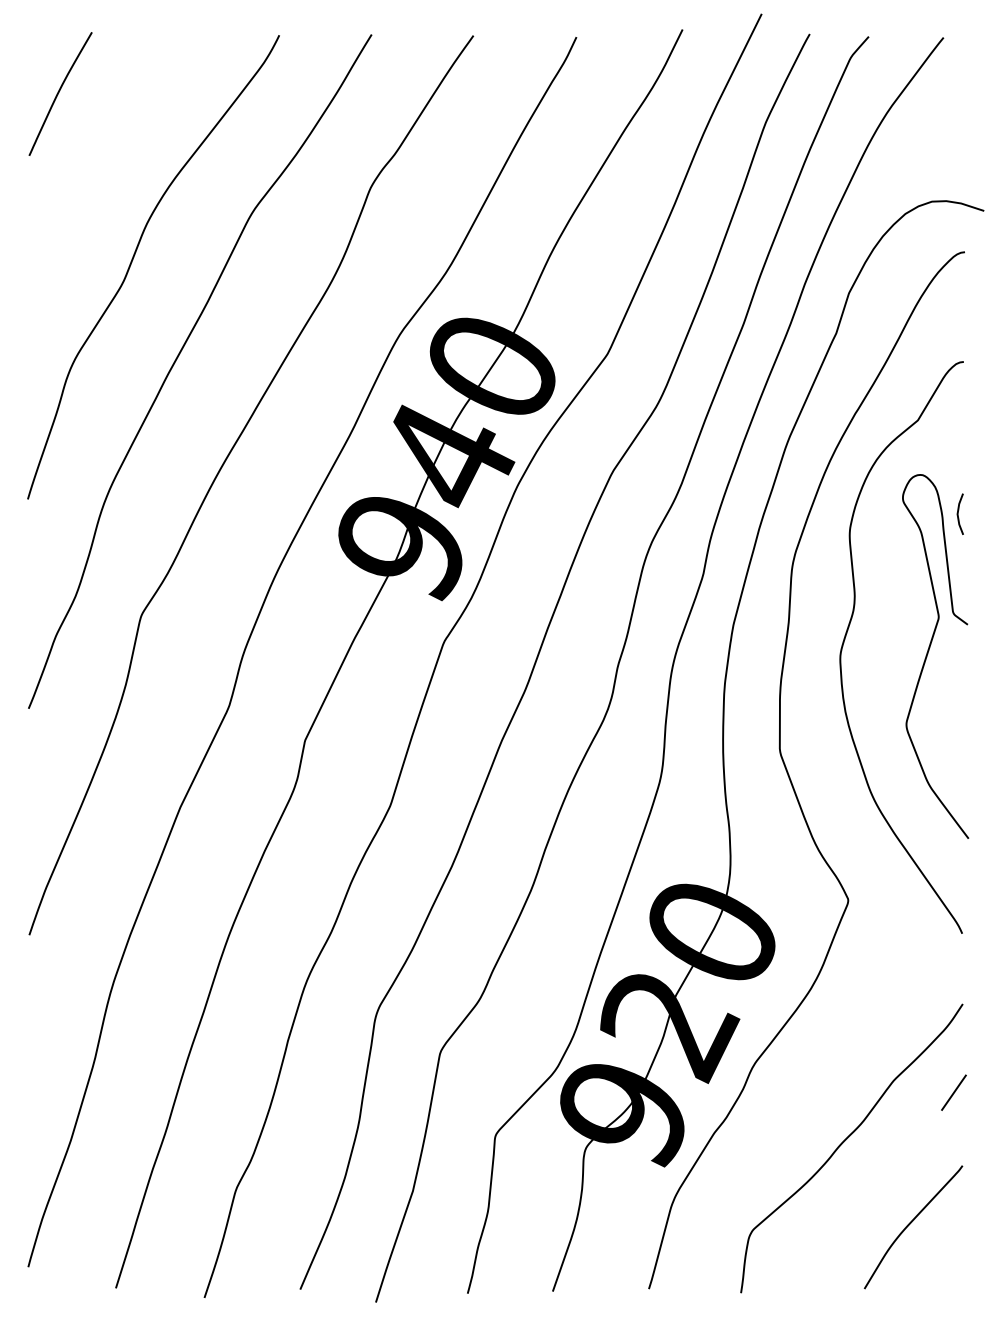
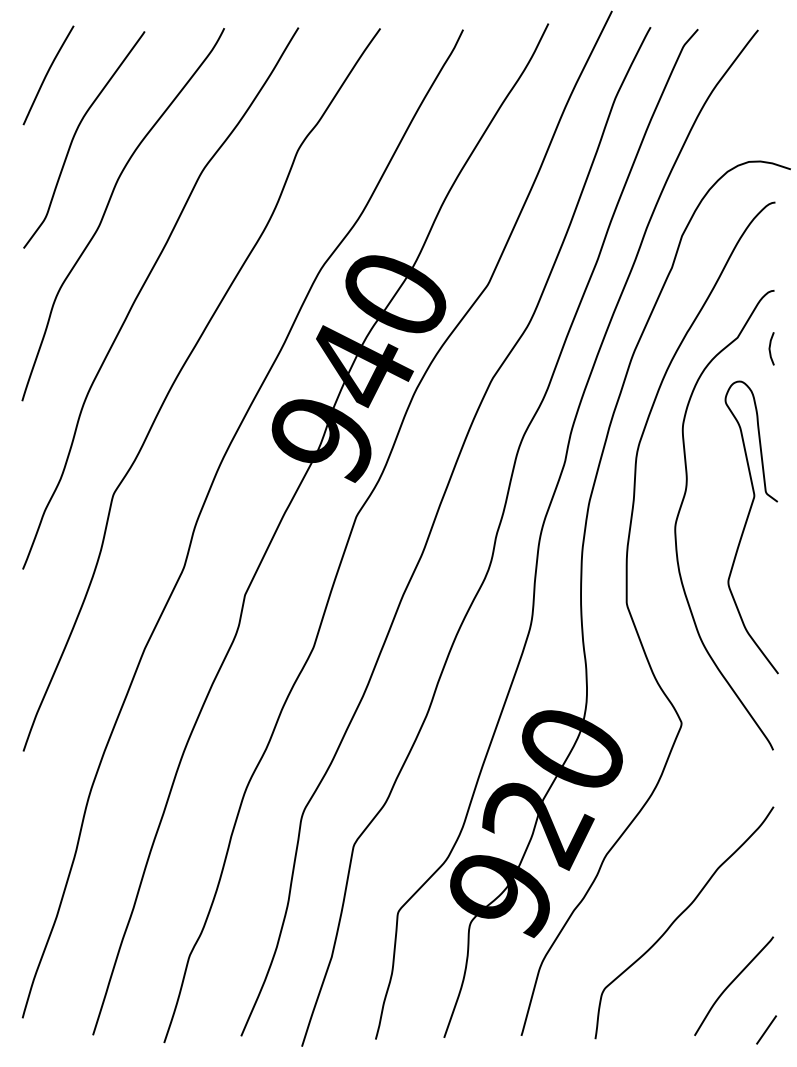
curve: (93, 169) -> (75, 136), added
line: (958, 513) -> (770, 348), moved
line: (953, 1092) -> (766, 1029), moved

